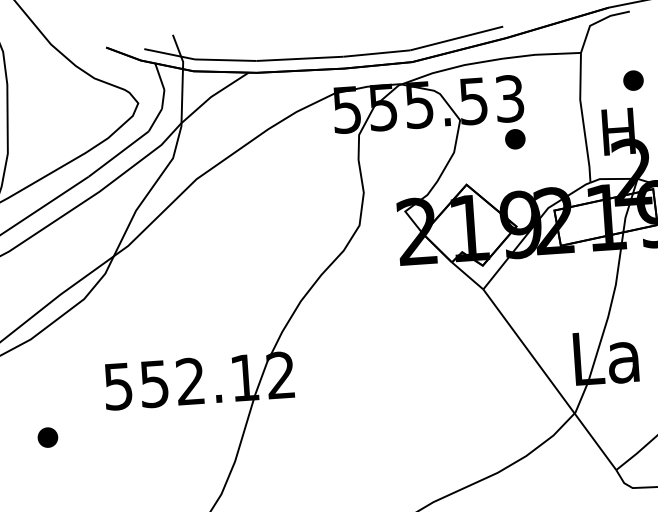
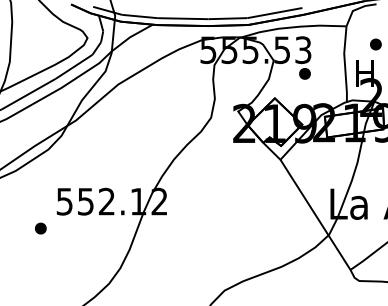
part: (47, 437) -> (40, 228), moved

